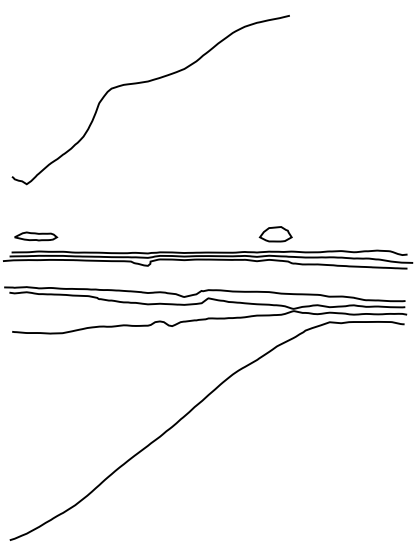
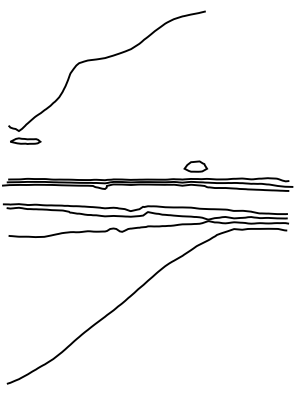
part: (36, 236) -> (25, 141), moved

